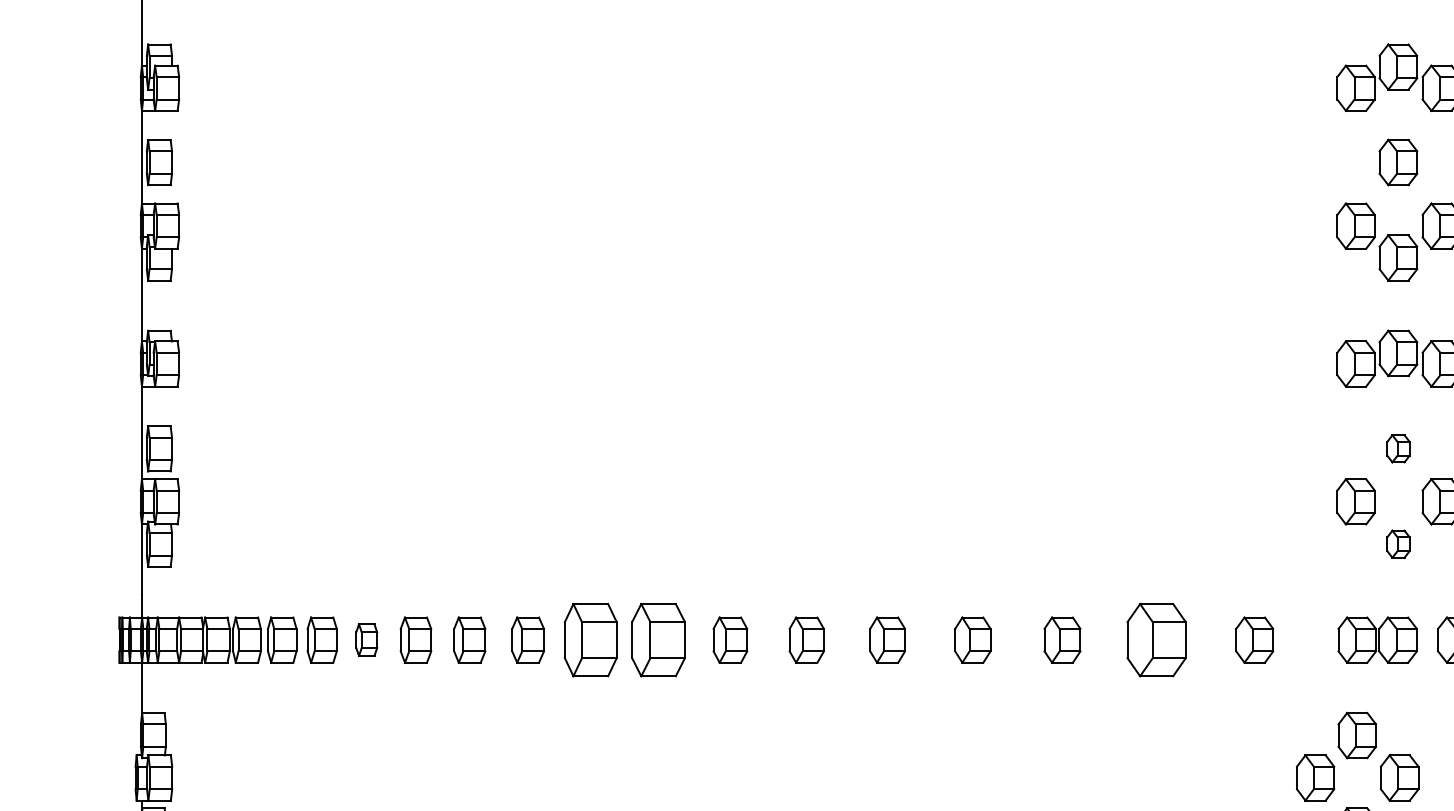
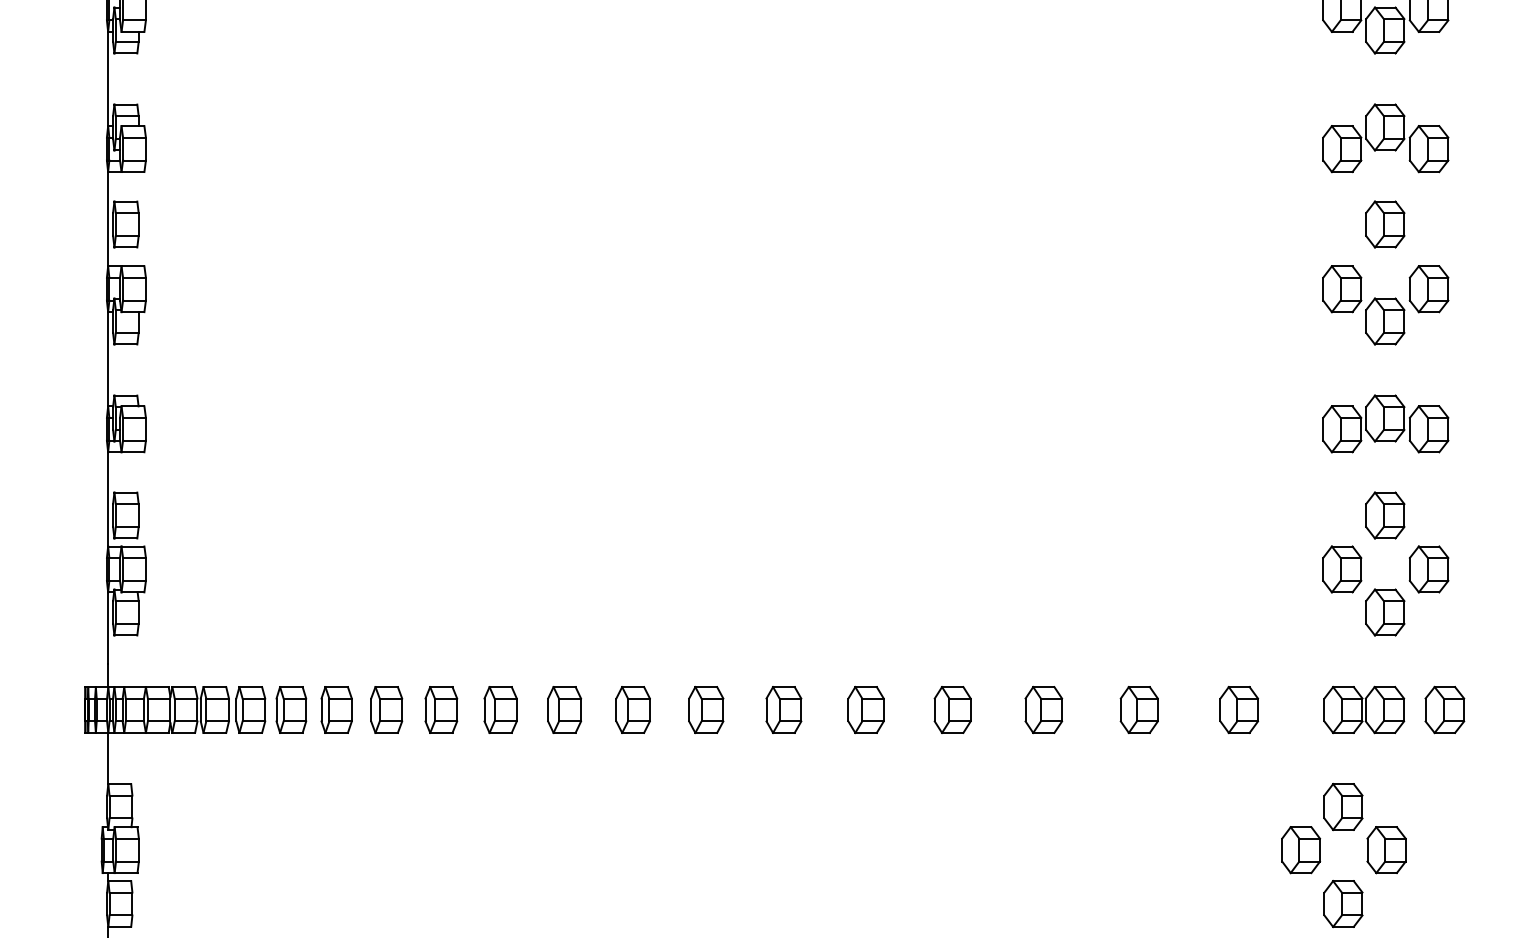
part: (1398, 448) -> (1385, 515), size x1.67
part: (1398, 544) -> (1385, 612), size x1.67
part: (366, 639) -> (336, 709), size x1.43
part: (590, 639) -> (564, 709), size x0.62
part: (657, 639) -> (632, 709), size x0.62
part: (1155, 639) -> (1138, 709), size x0.62

